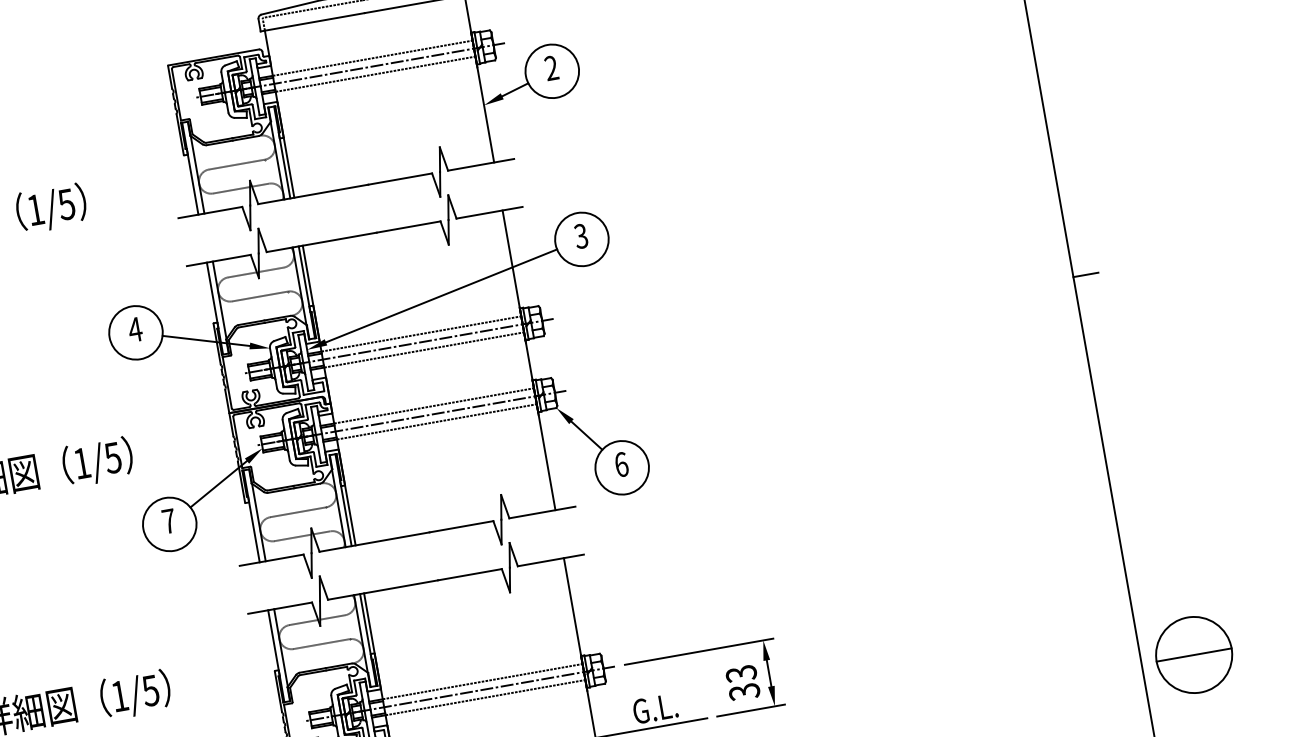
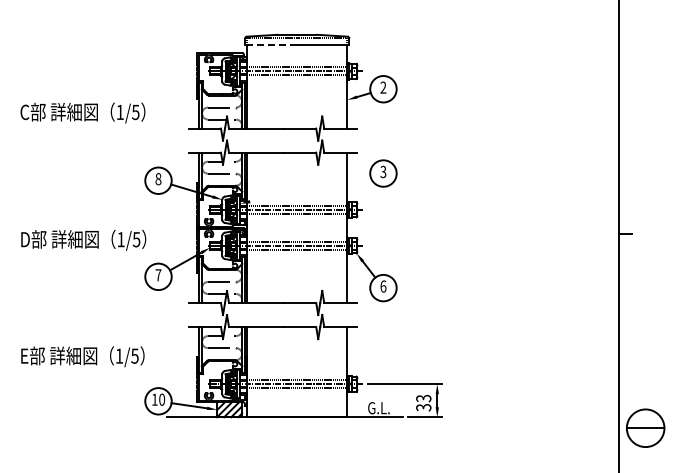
line: (311, 21) -> (270, 44), solid -> dashed
line: (441, 294) -> (310, 188), removed
text: (135, 330) -> (158, 179), 4 -> 8

